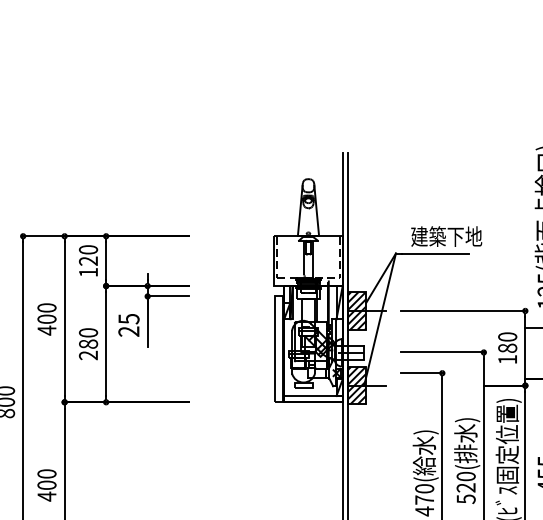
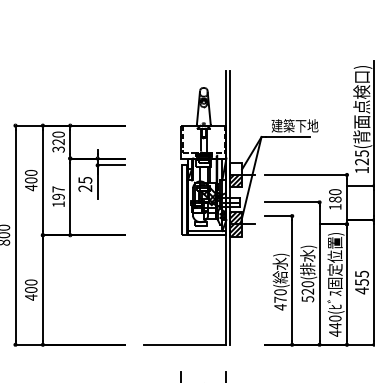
text: (88, 272) -> (58, 149), 120 -> 320
hatch: (356, 301) -> (235, 168), removed
text: (88, 343) -> (58, 196), 280 -> 197

